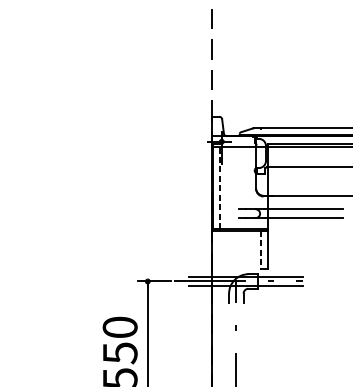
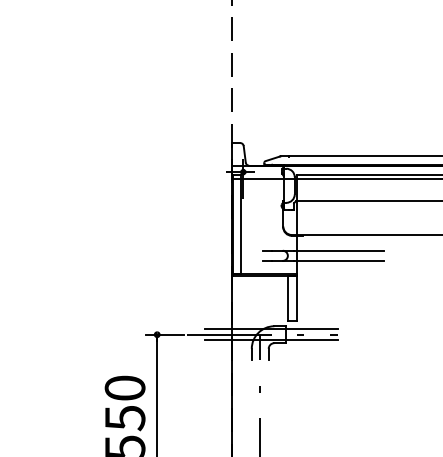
line: (220, 186) -> (241, 224), dashed -> solid
line: (260, 250) -> (288, 298), dashed -> solid

